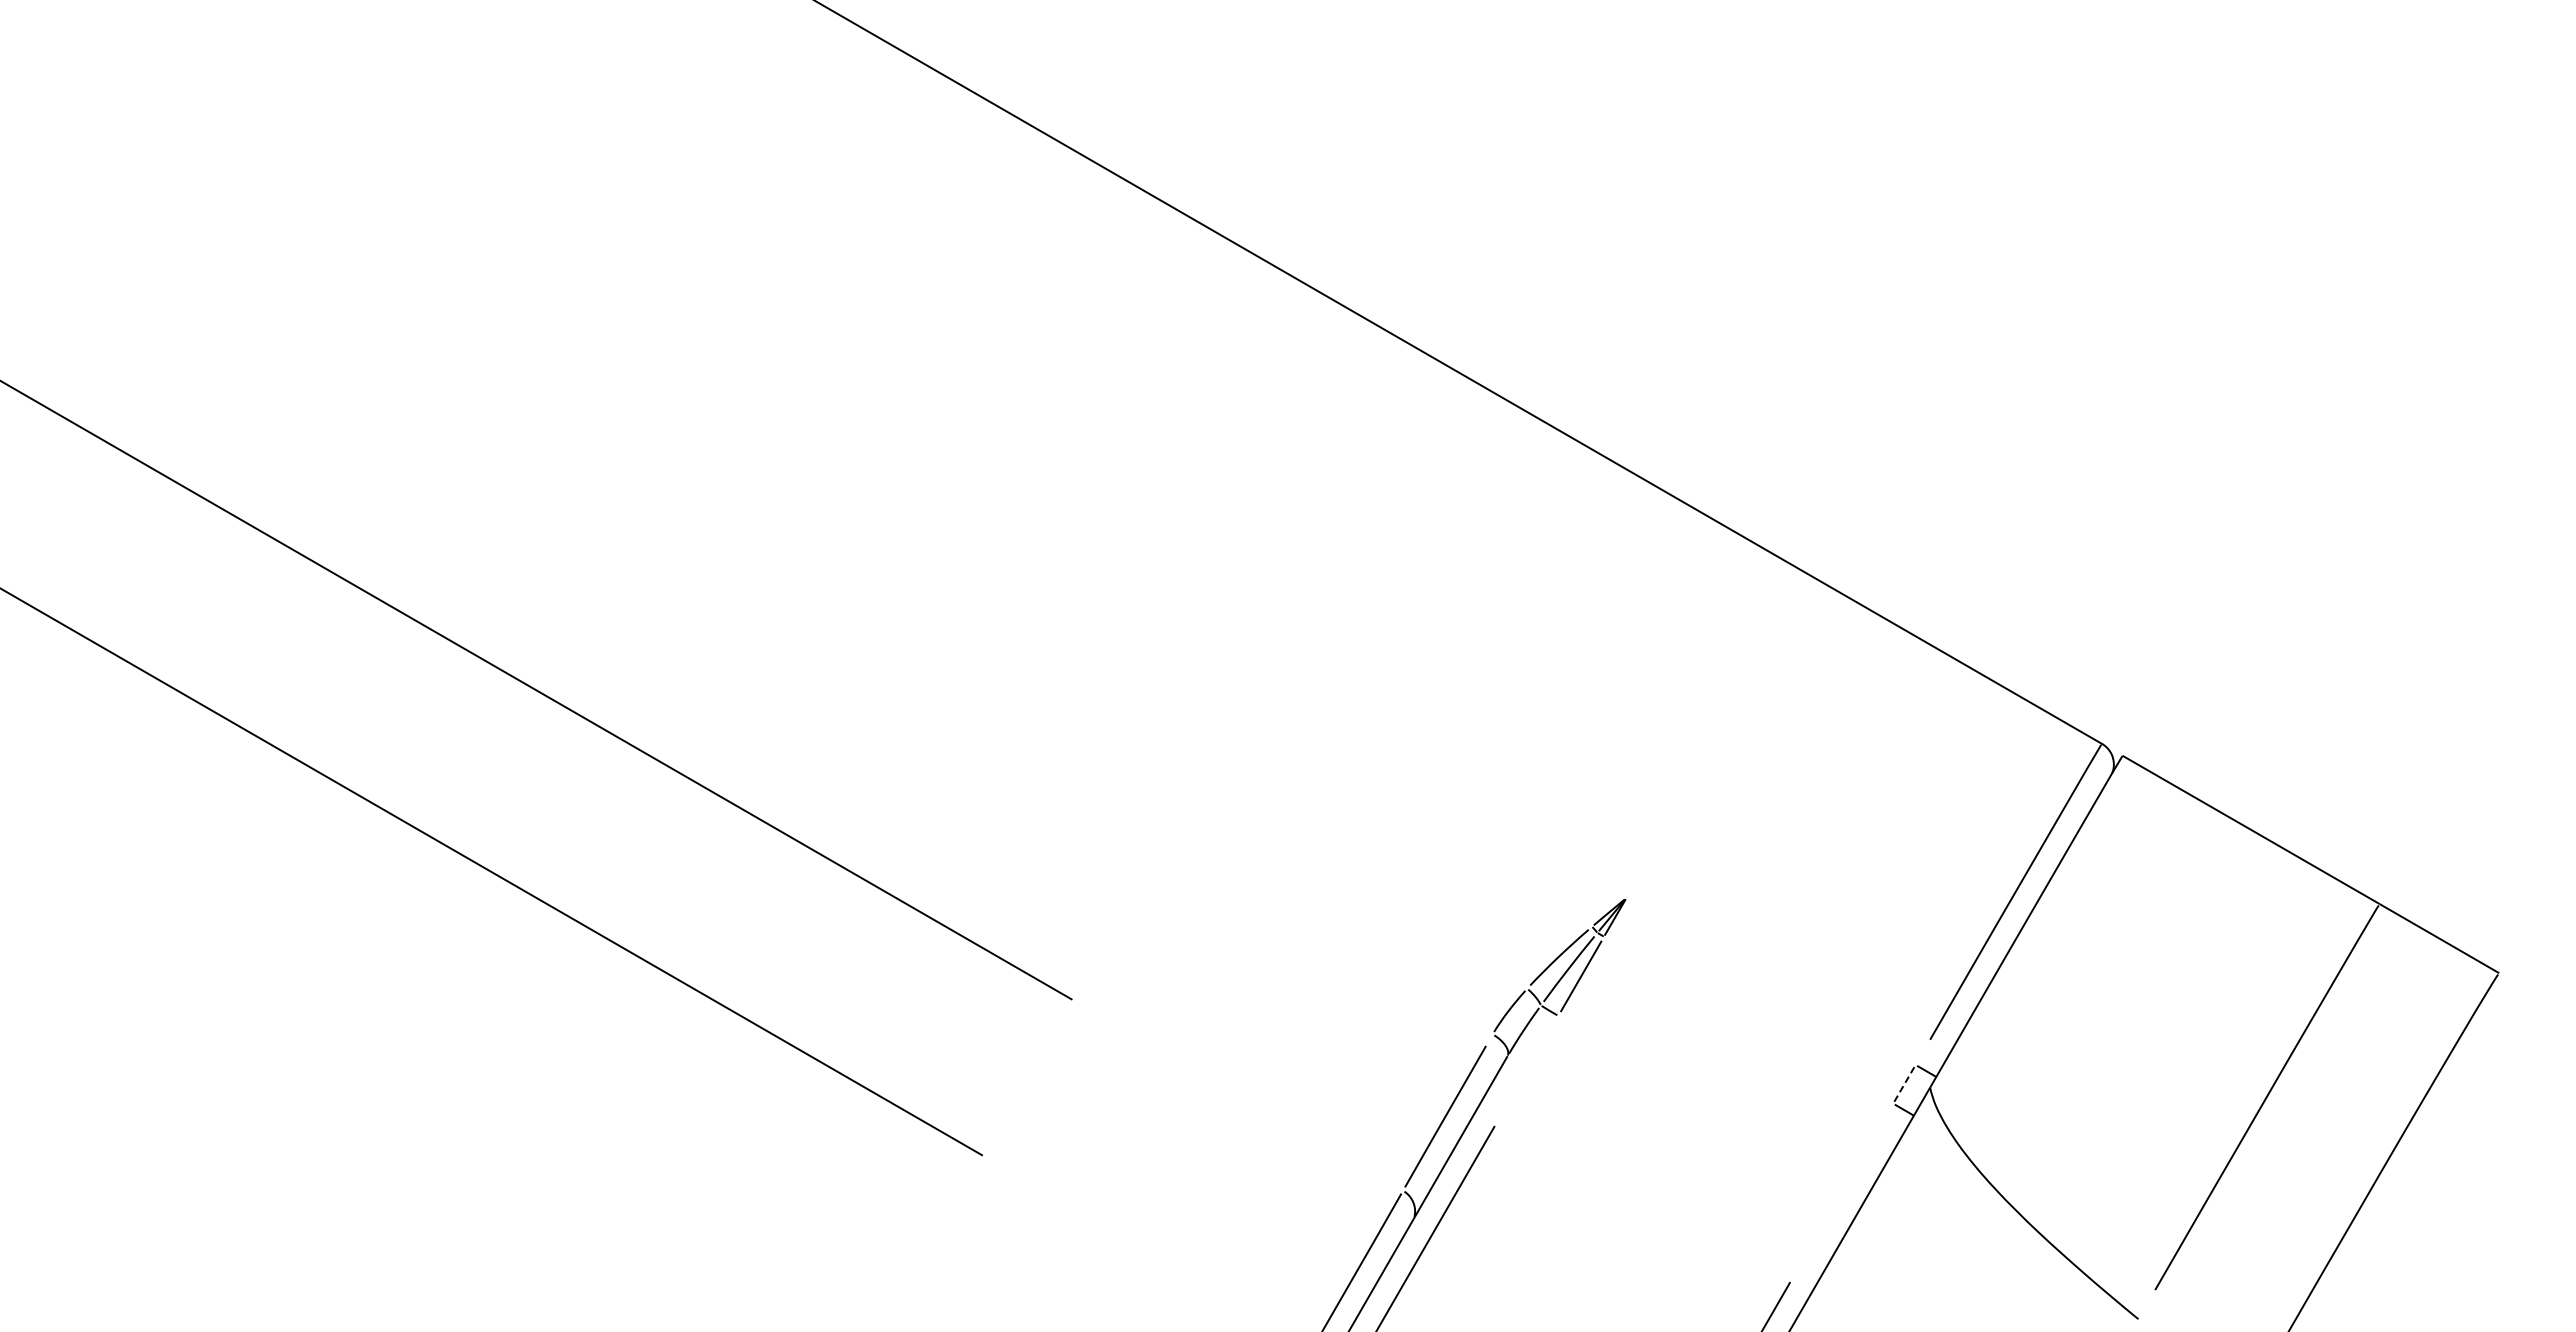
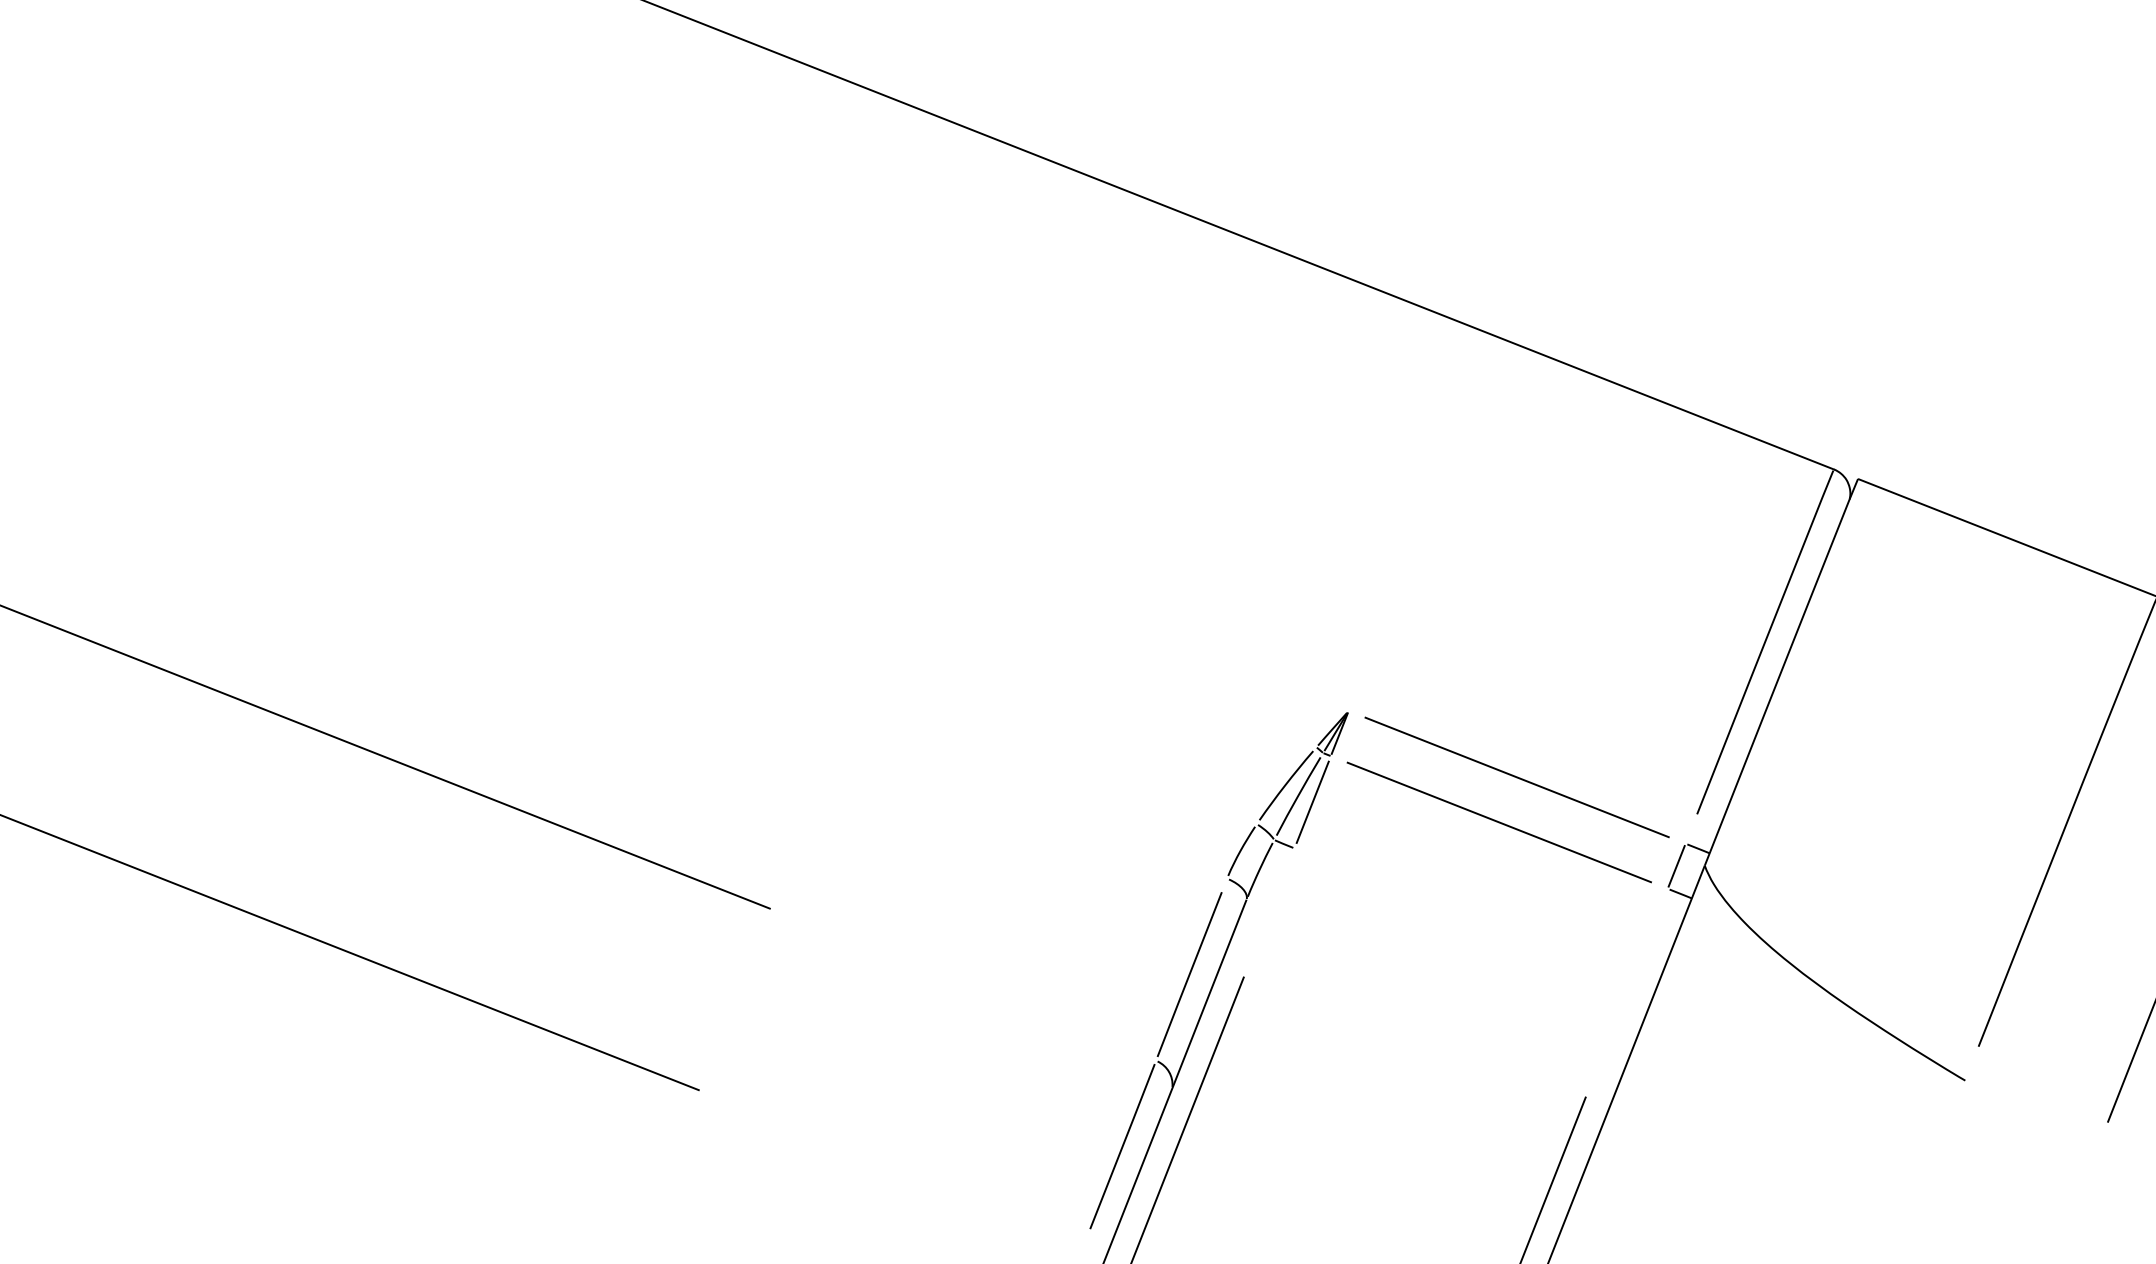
line: (1770, 981) -> (1516, 777), added
line: (1748, 1020) -> (1499, 822), added
line: (1904, 1083) -> (1676, 865), dashed -> solid

